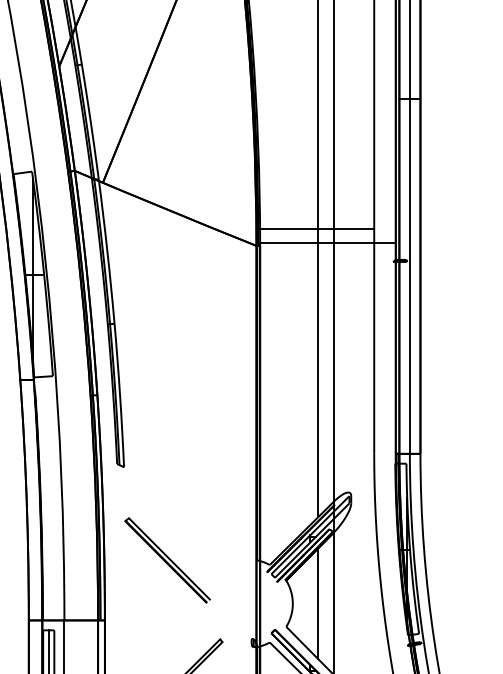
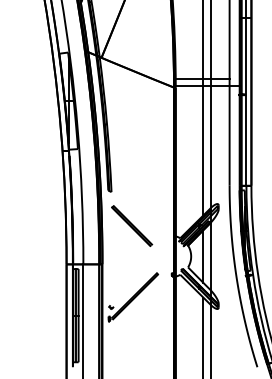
line: (168, 559) -> (132, 225), moved

